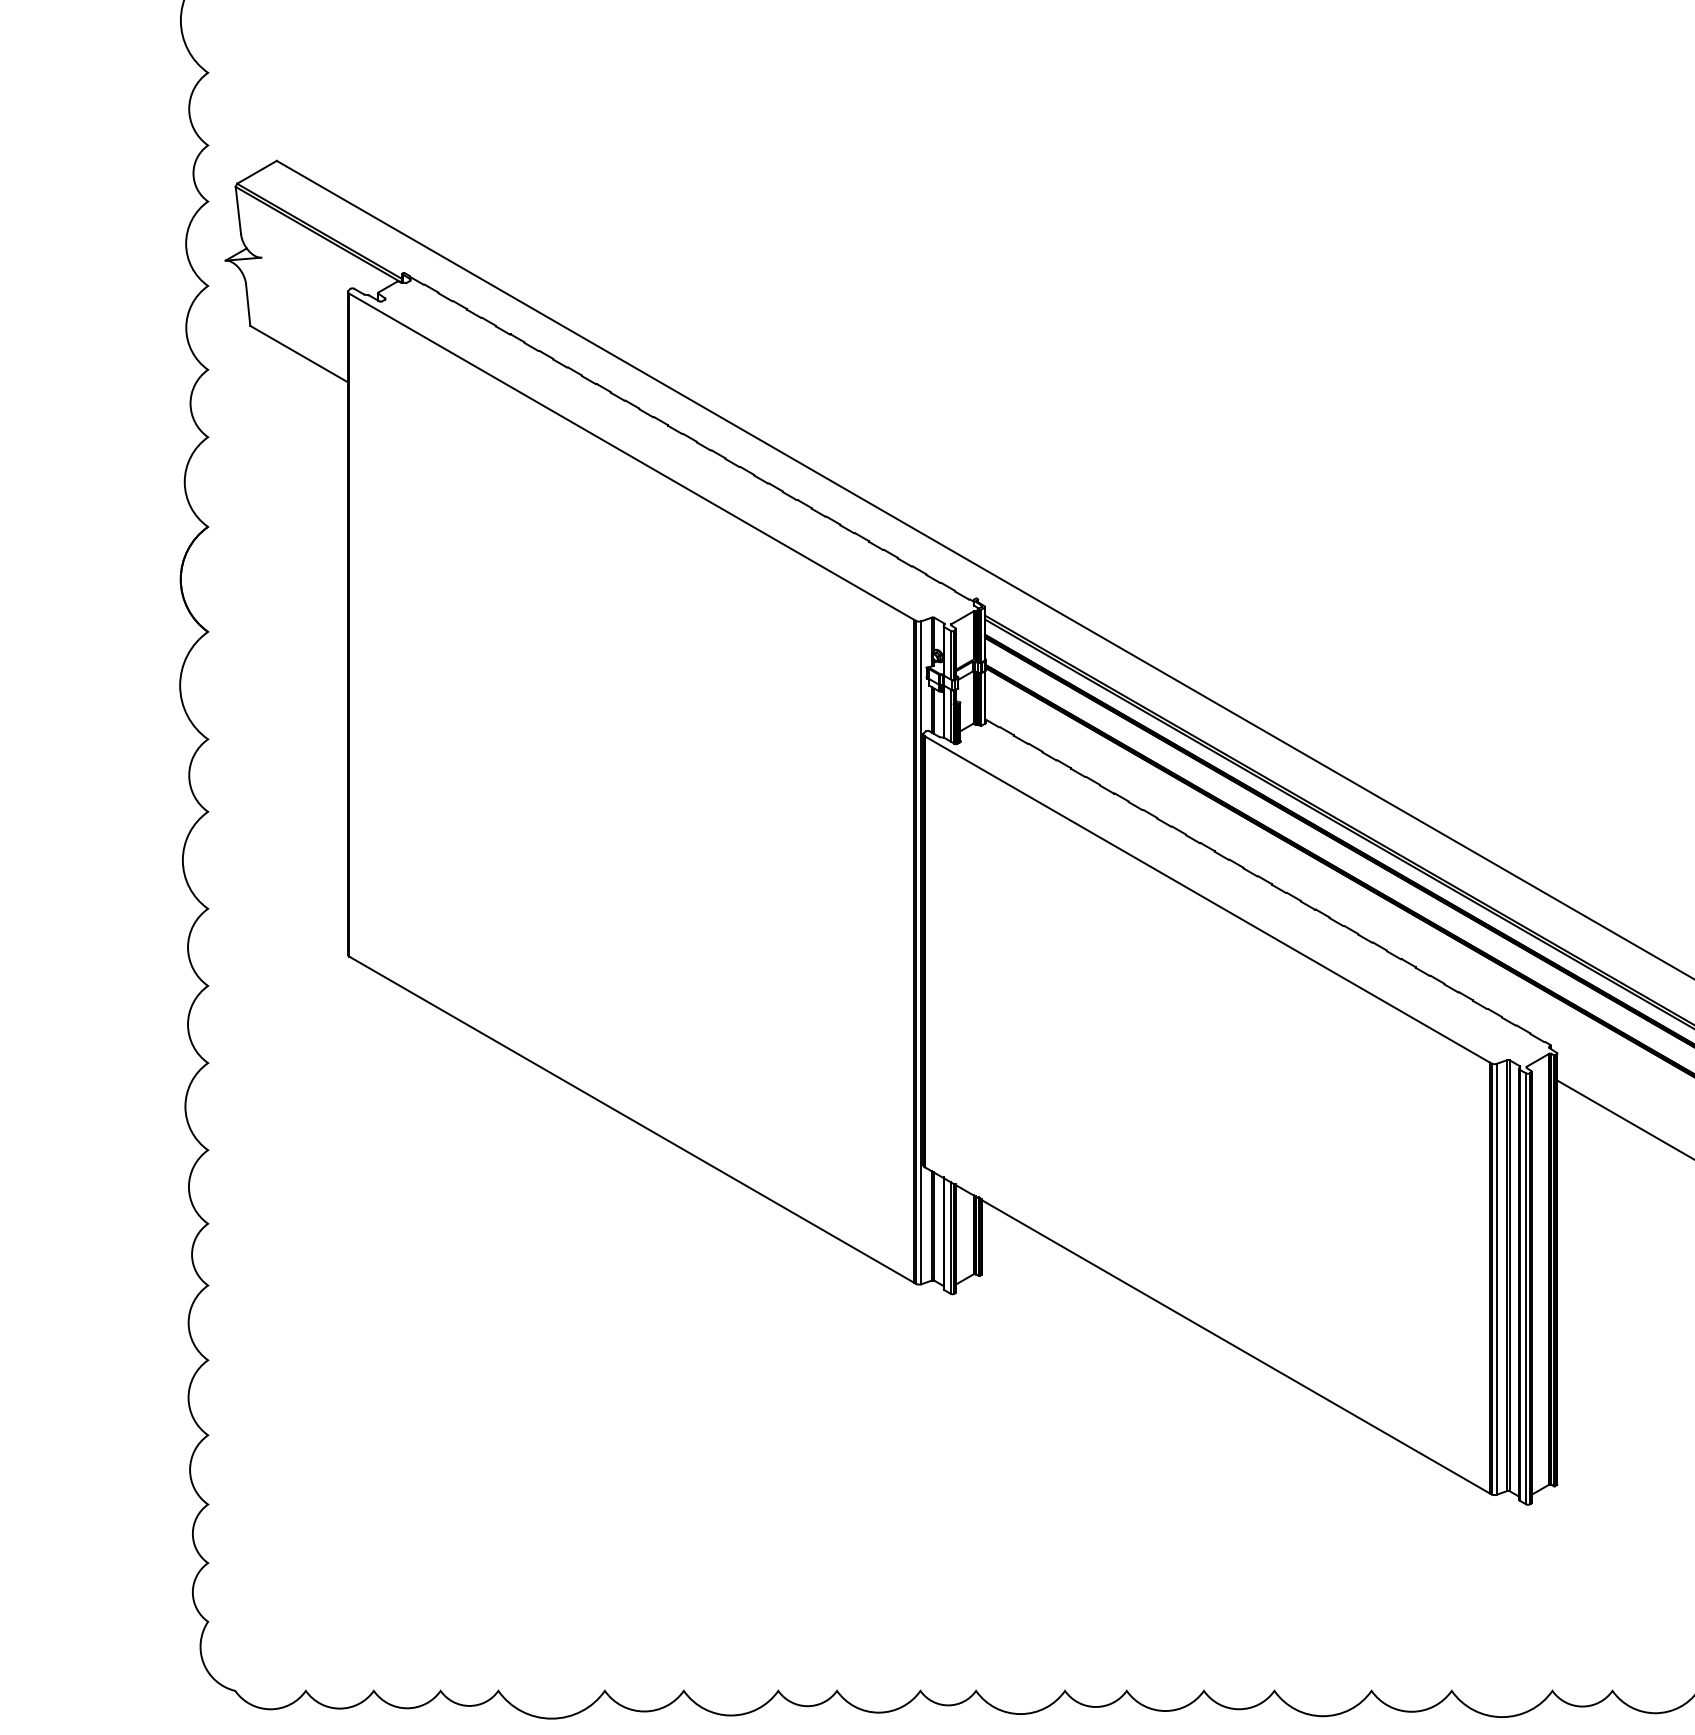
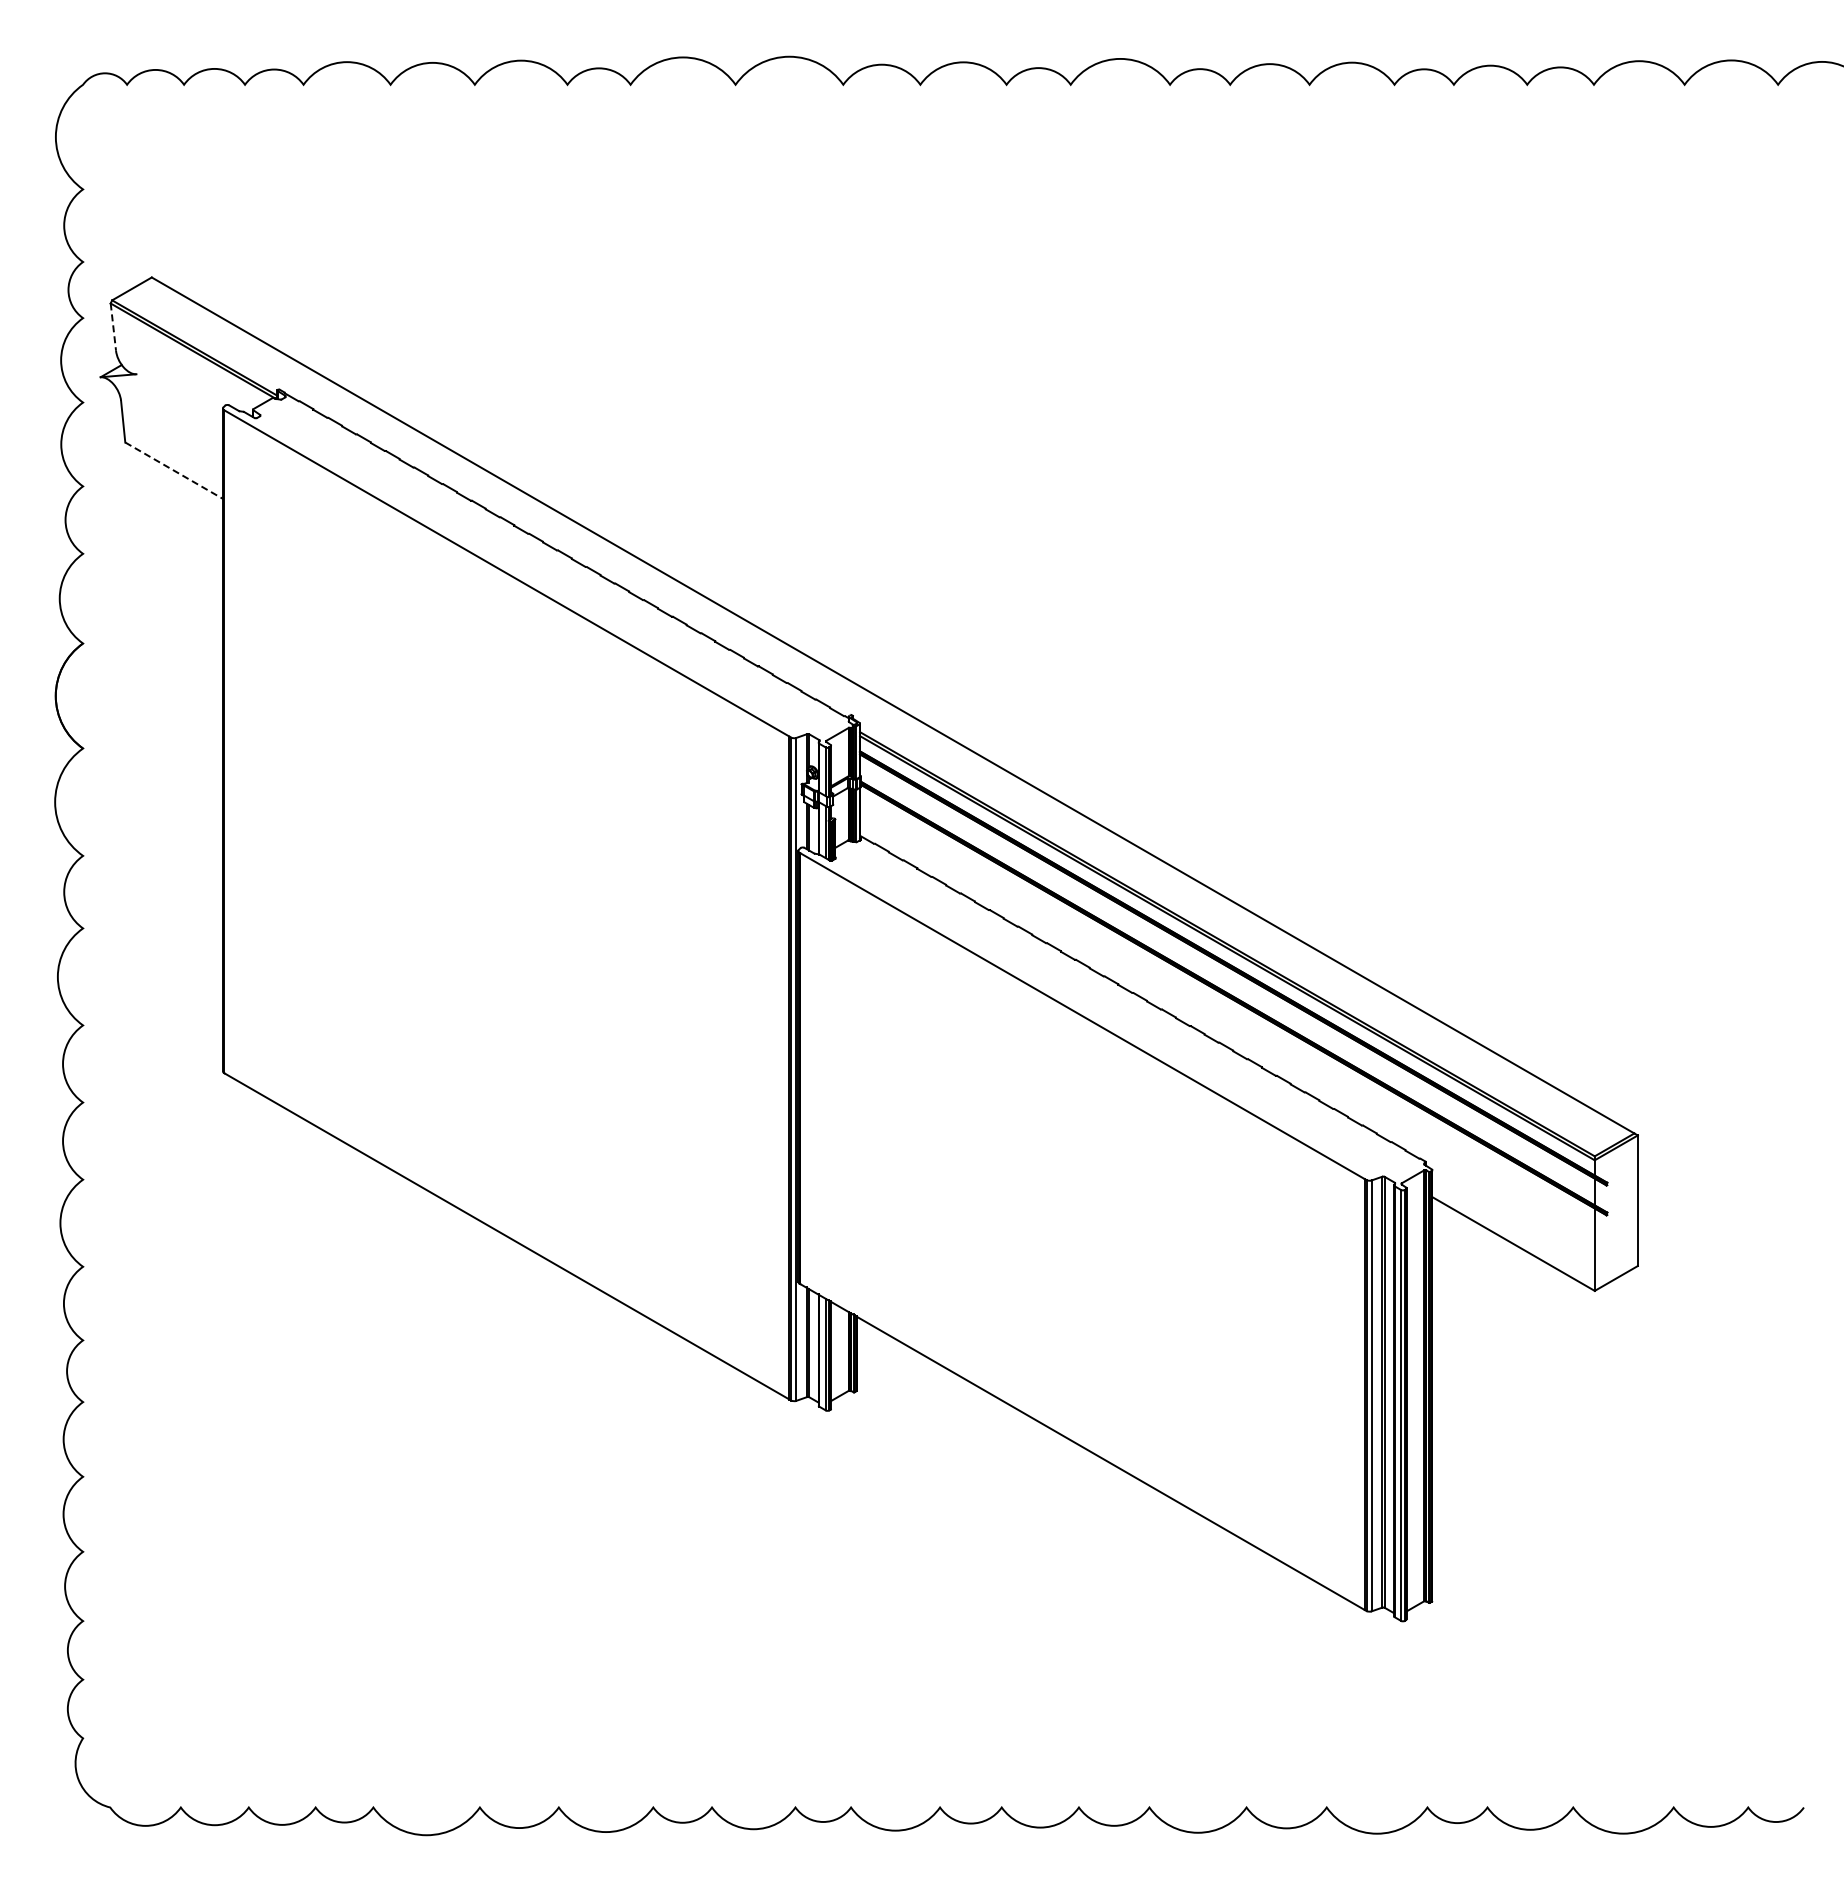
line: (238, 210) -> (113, 327), solid -> dashed
line: (299, 353) -> (174, 470), solid -> dashed

